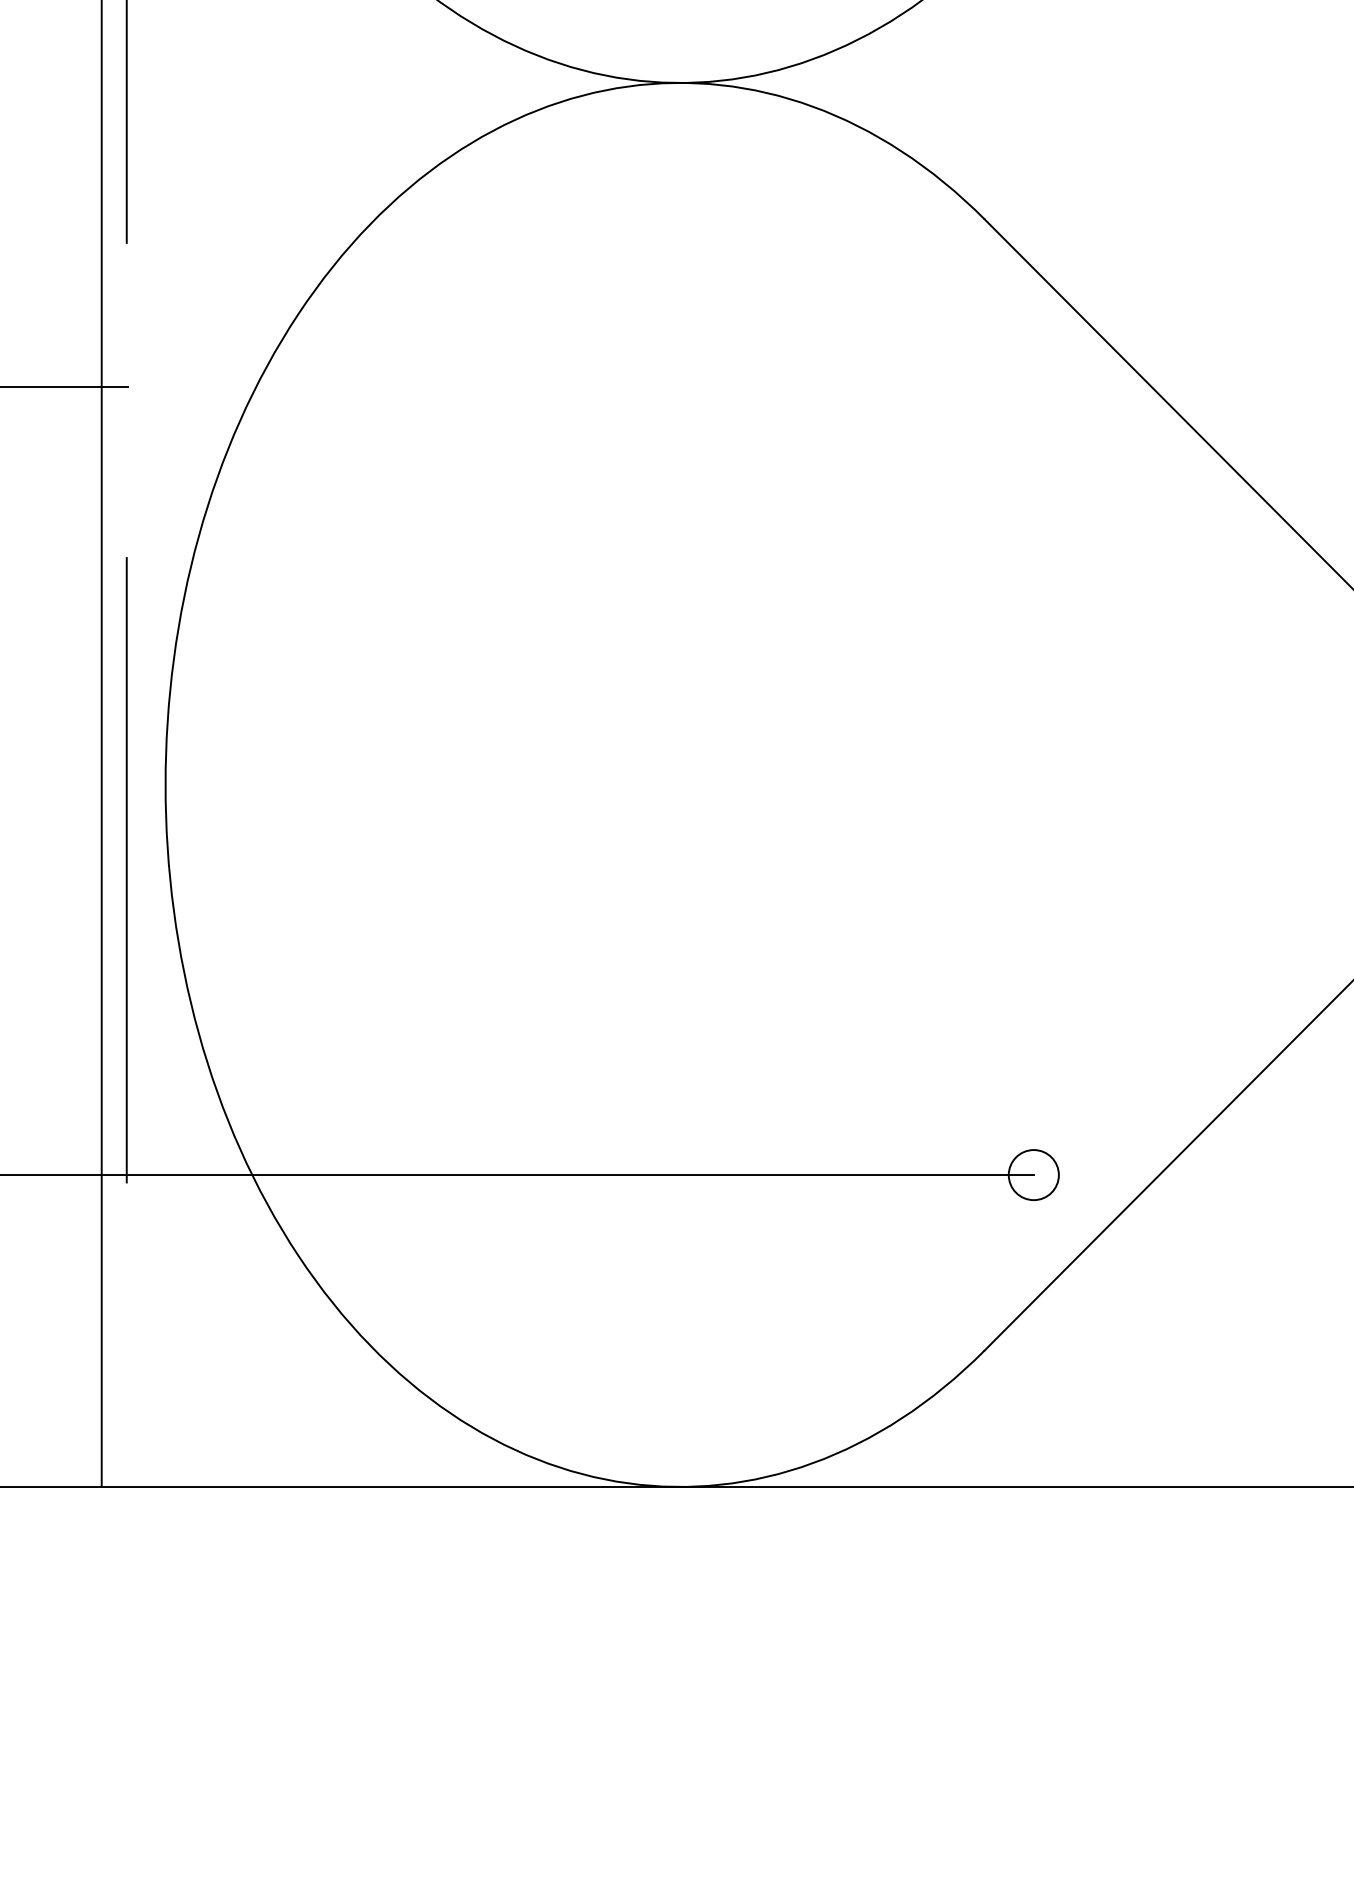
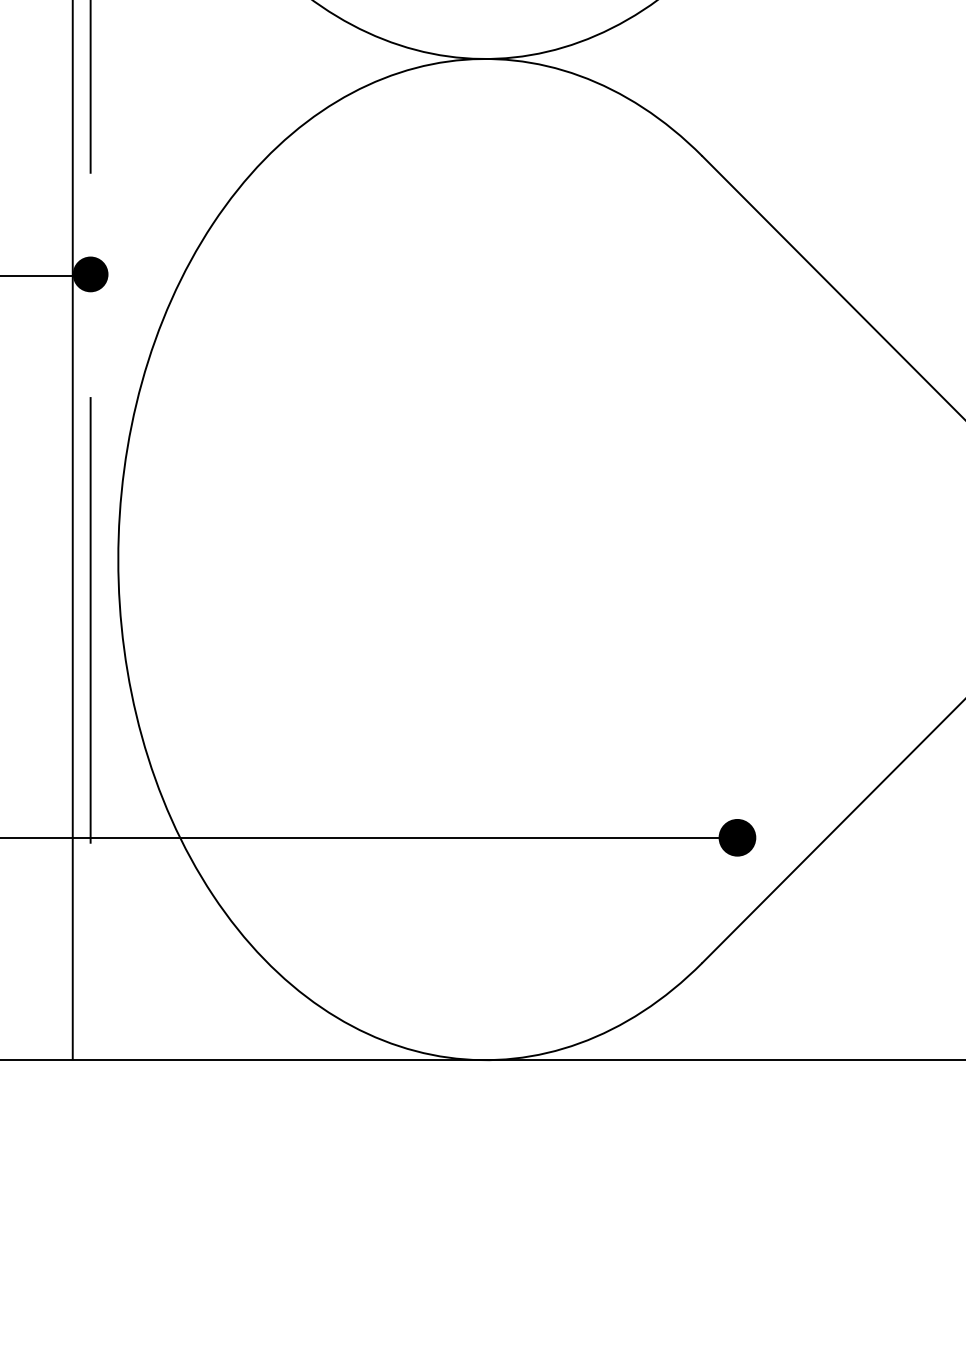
fill: (126, 385) -> (90, 274), added
fill: (1033, 1175) -> (737, 838), added

